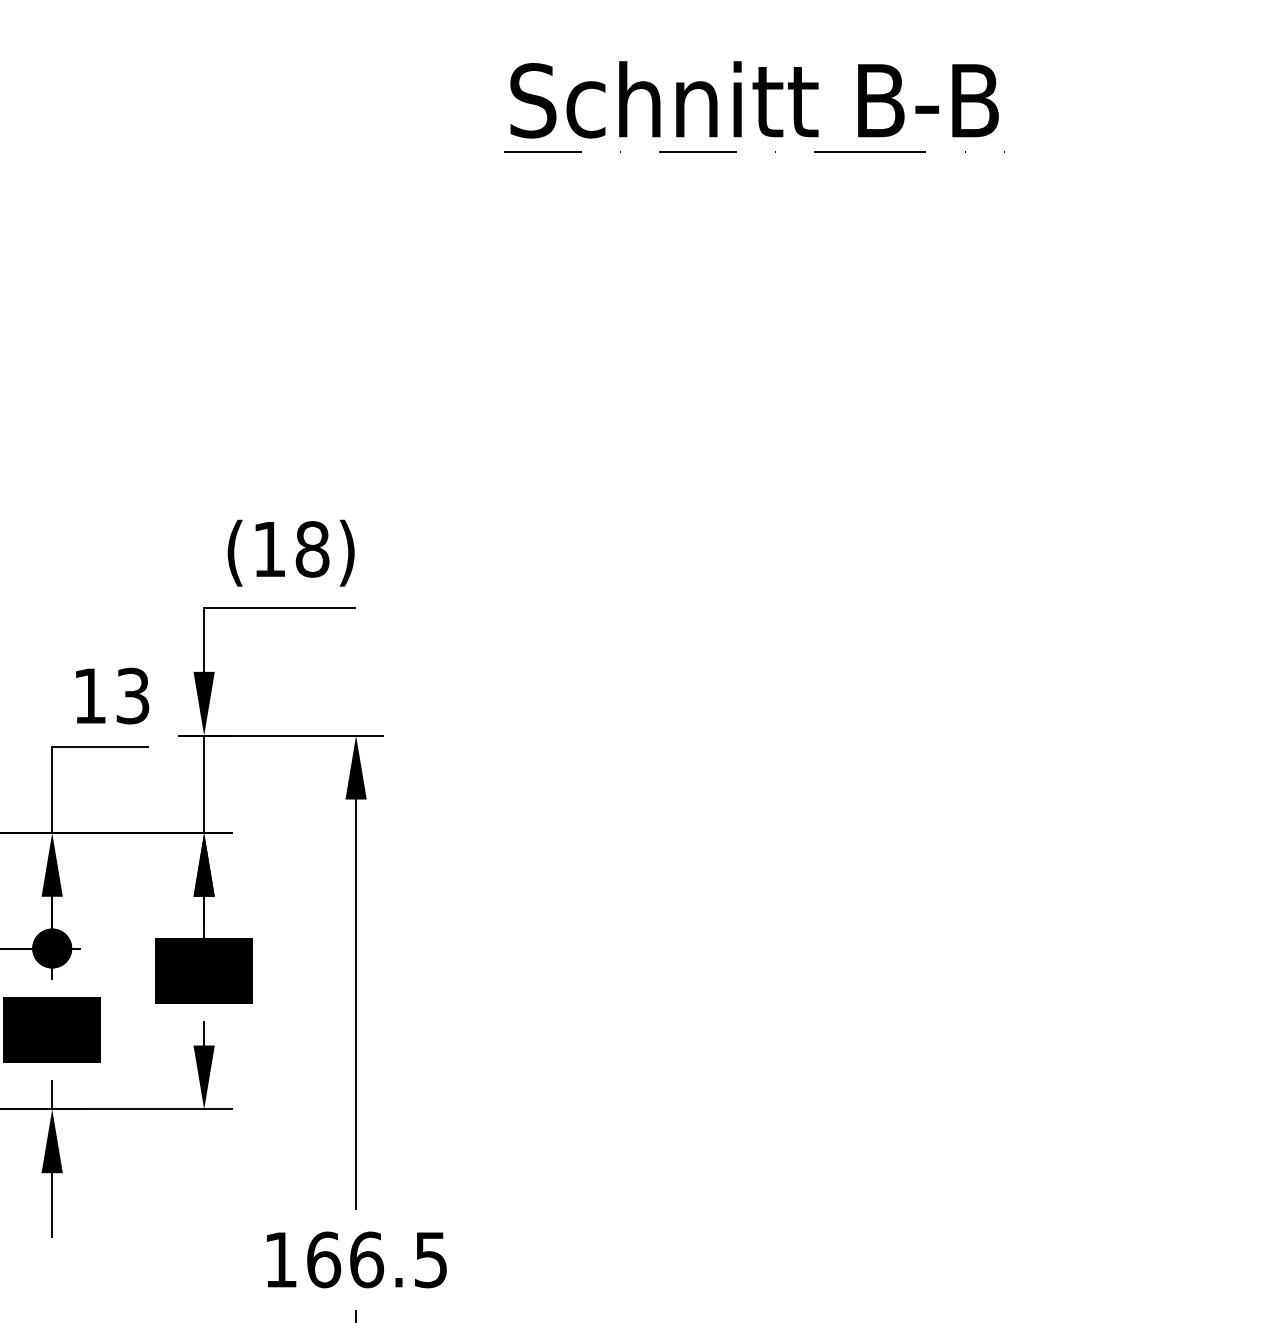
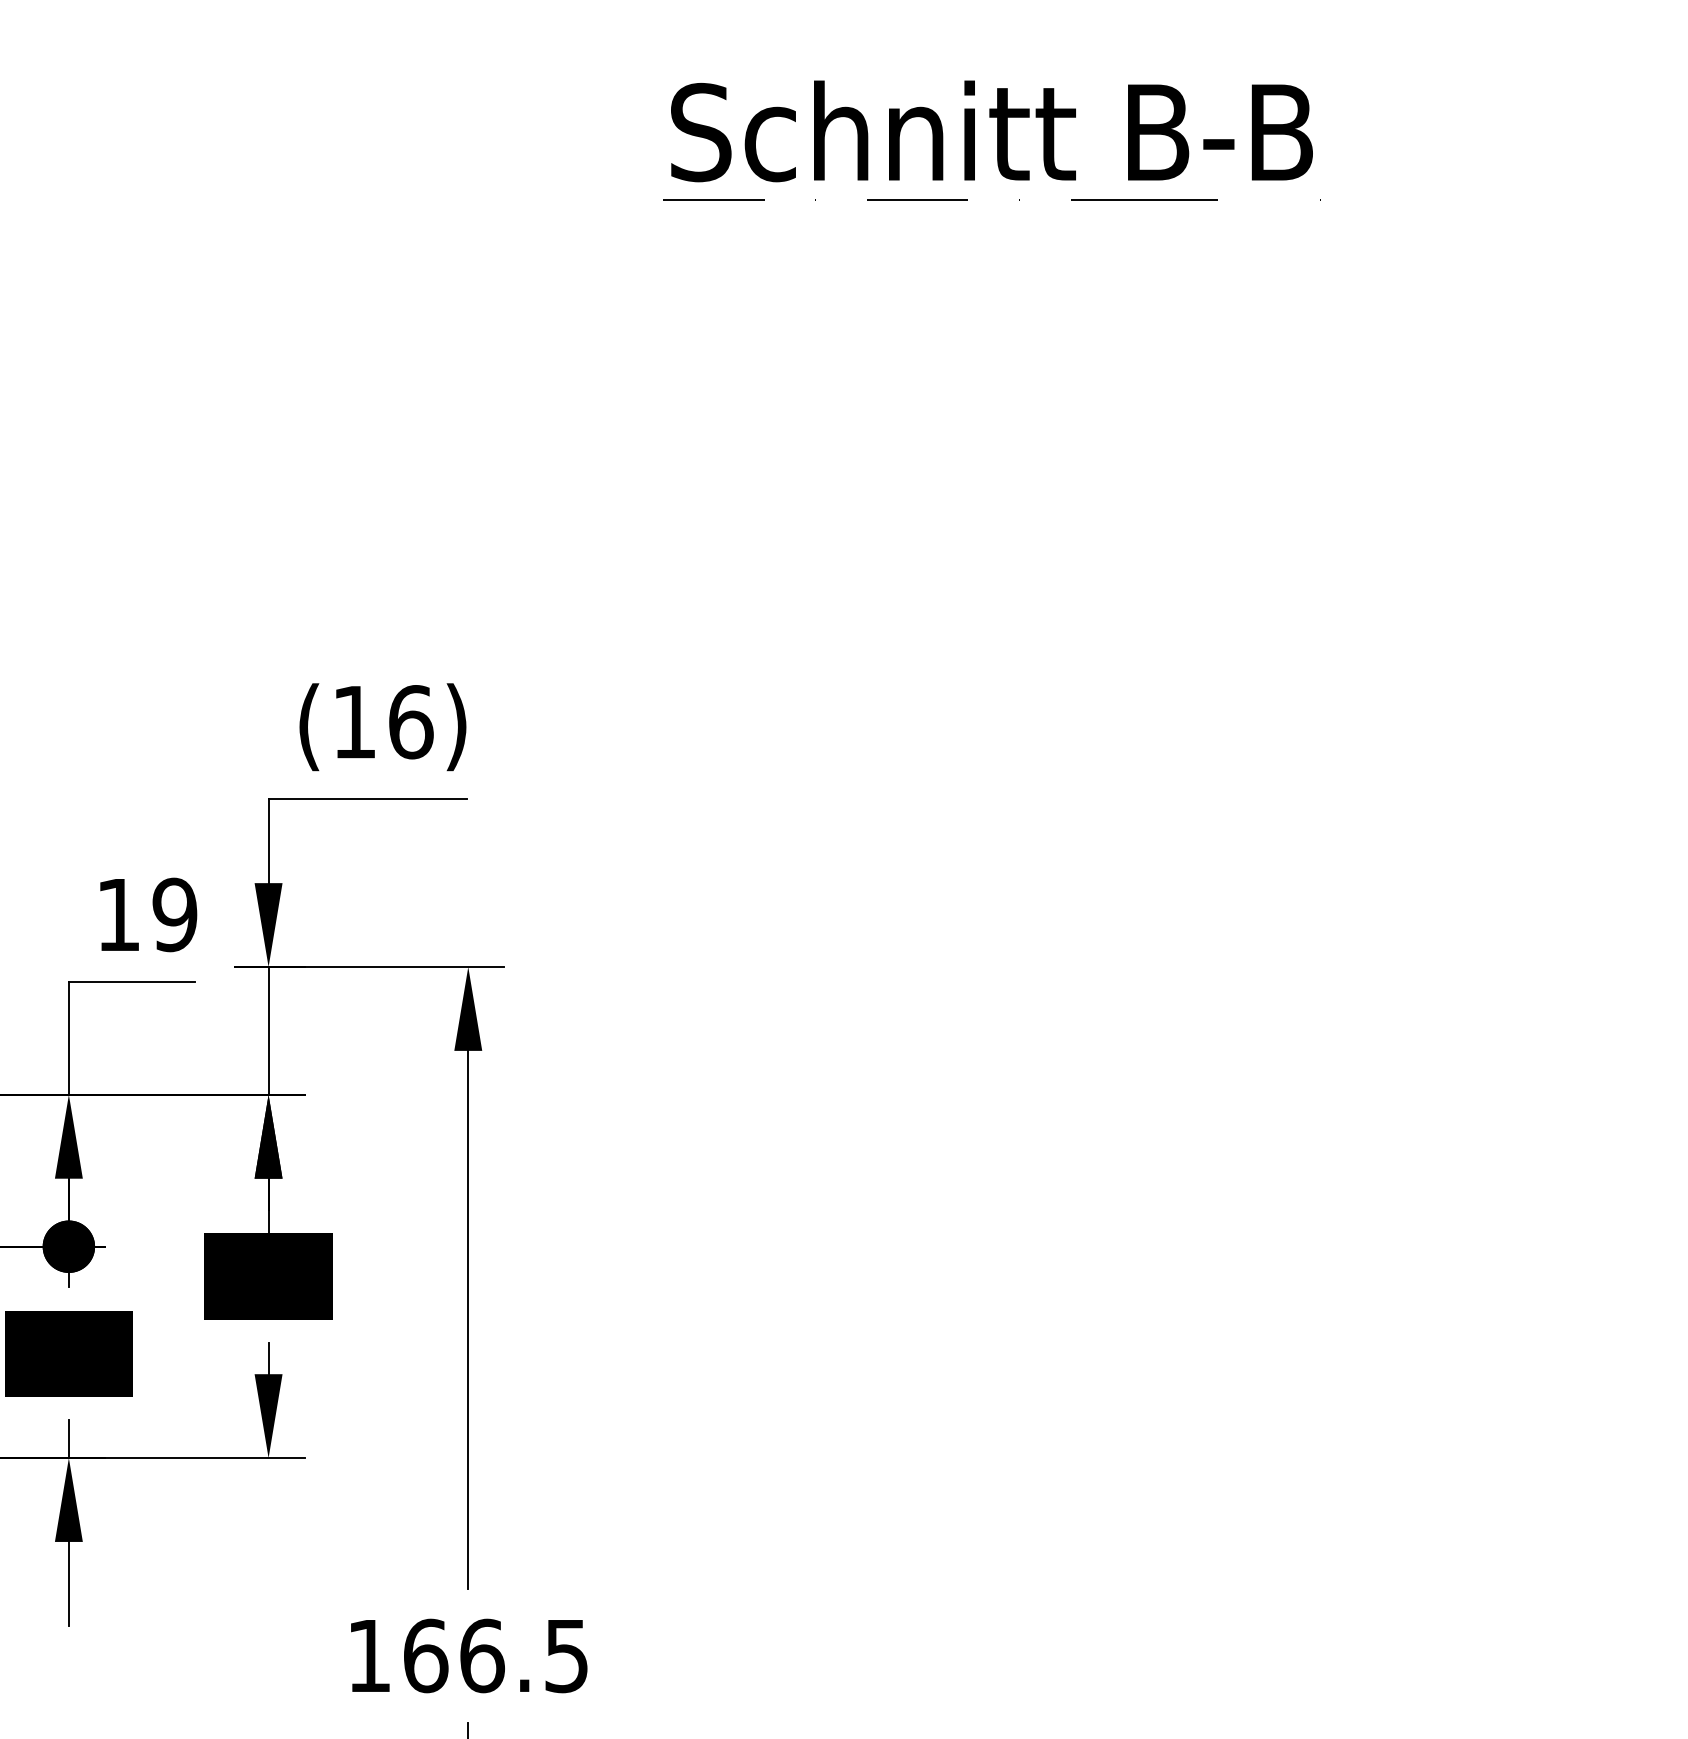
text: (312, 549) -> (411, 722), (18) -> (16)
text: (132, 695) -> (174, 914), 13 -> 19

